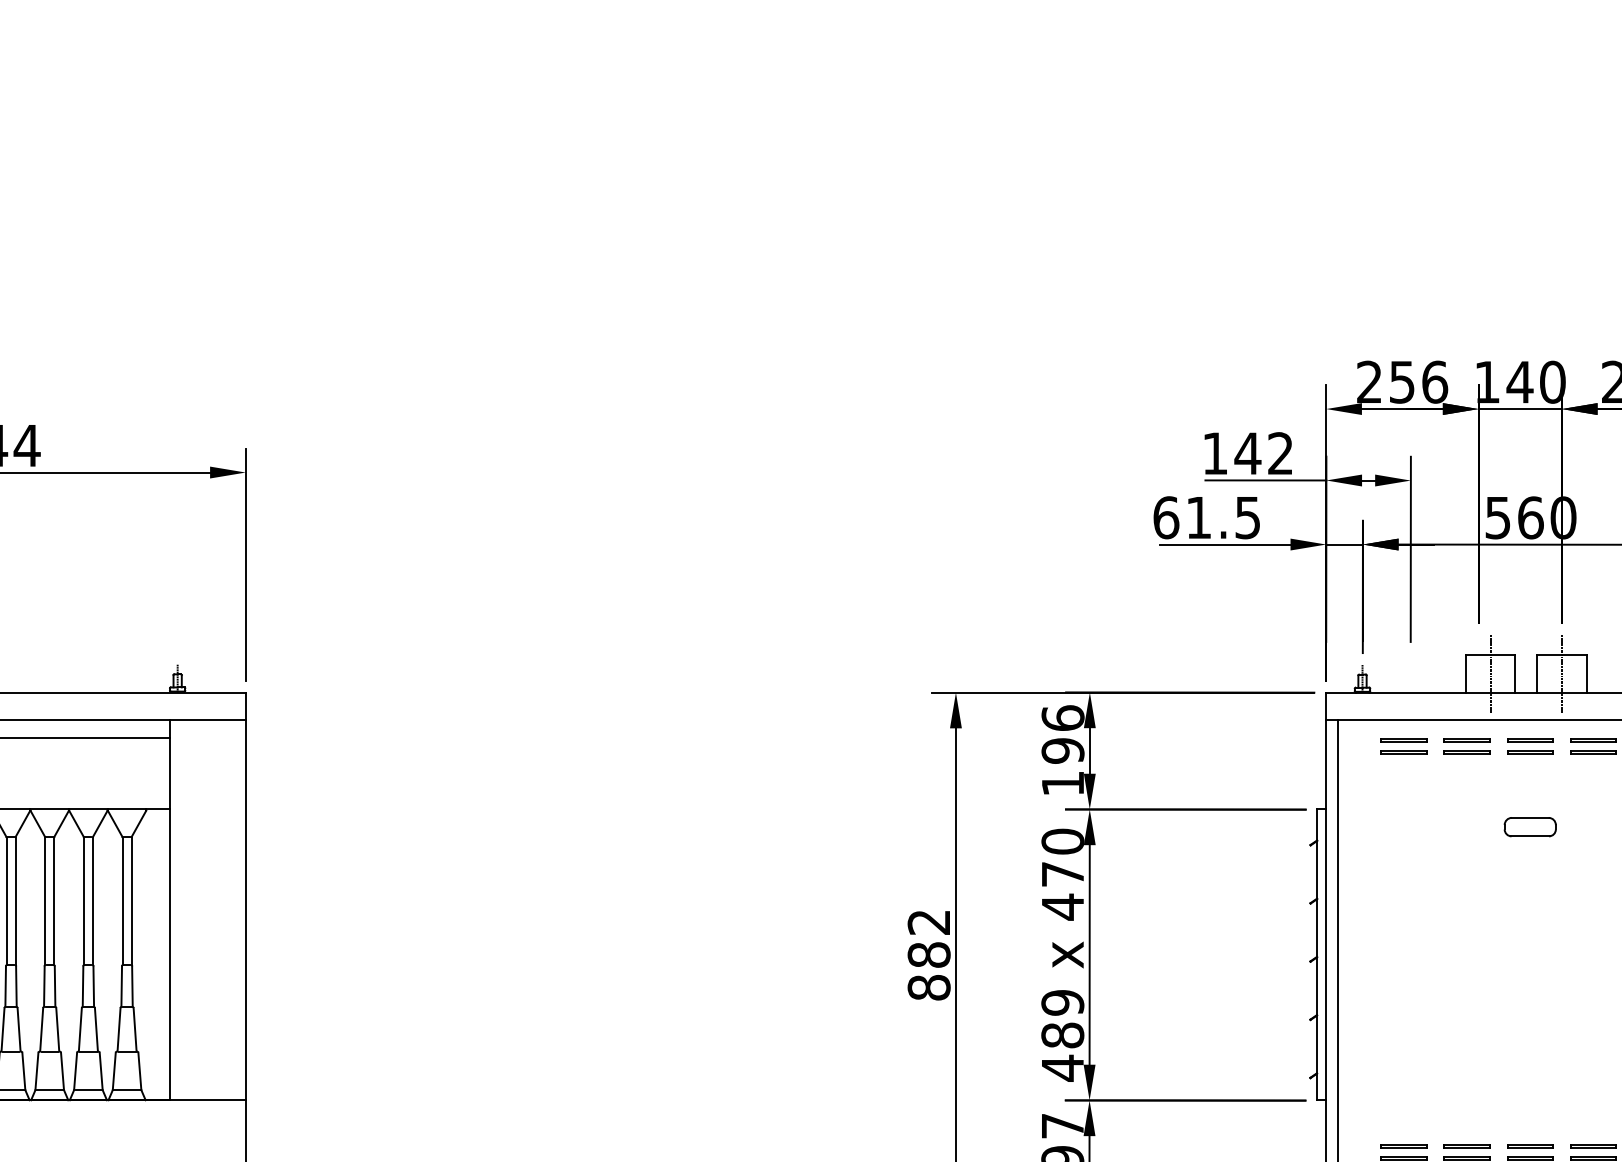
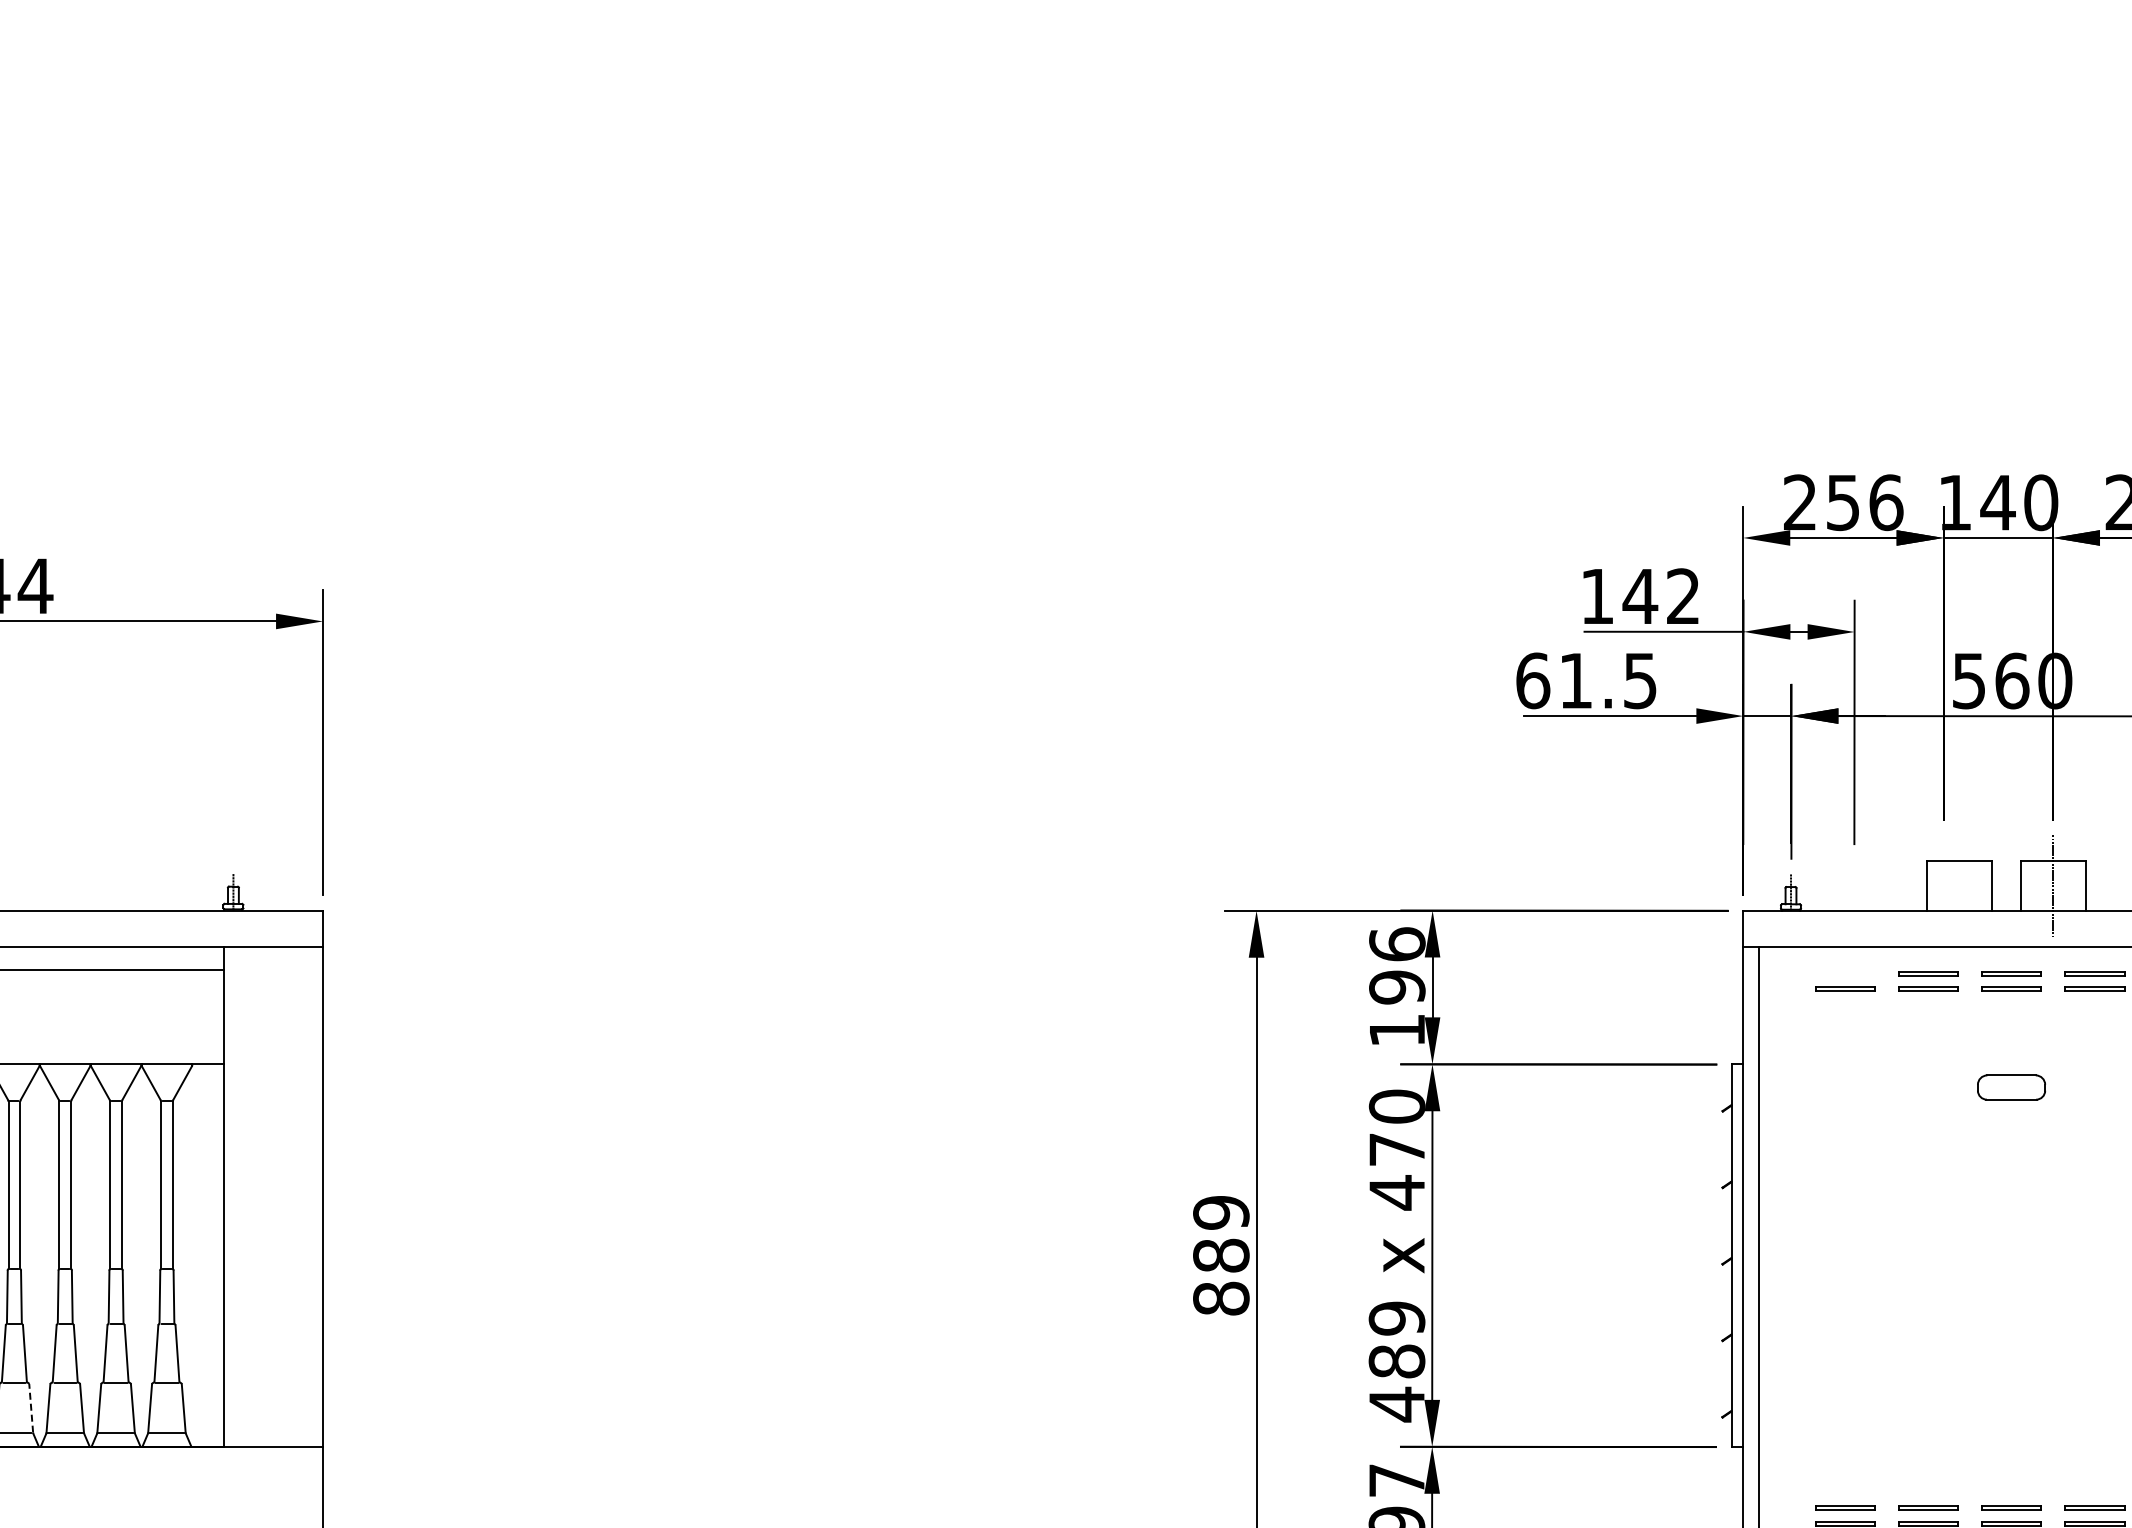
line: (1490, 673) -> (1959, 885), removed
part: (1403, 740) -> (1845, 973), removed
text: (929, 922) -> (1221, 1212), 882 -> 889
line: (24, 1070) -> (31, 1407), solid -> dashed

